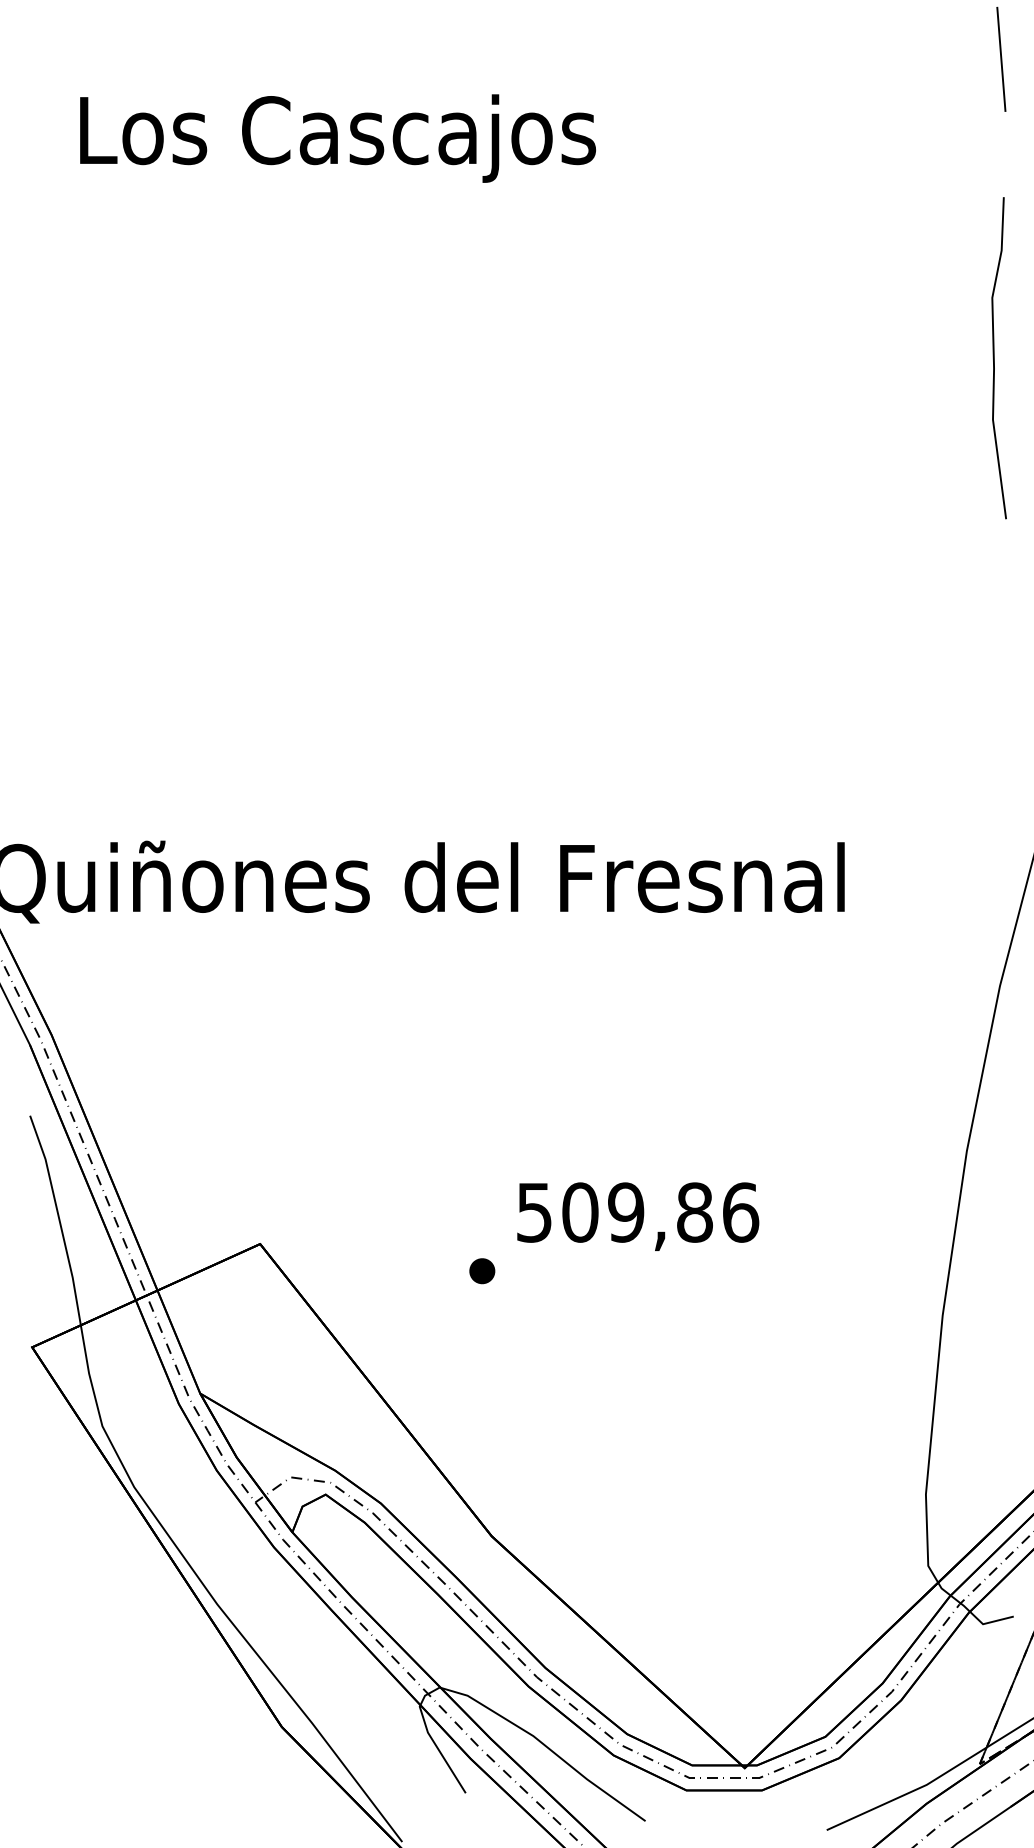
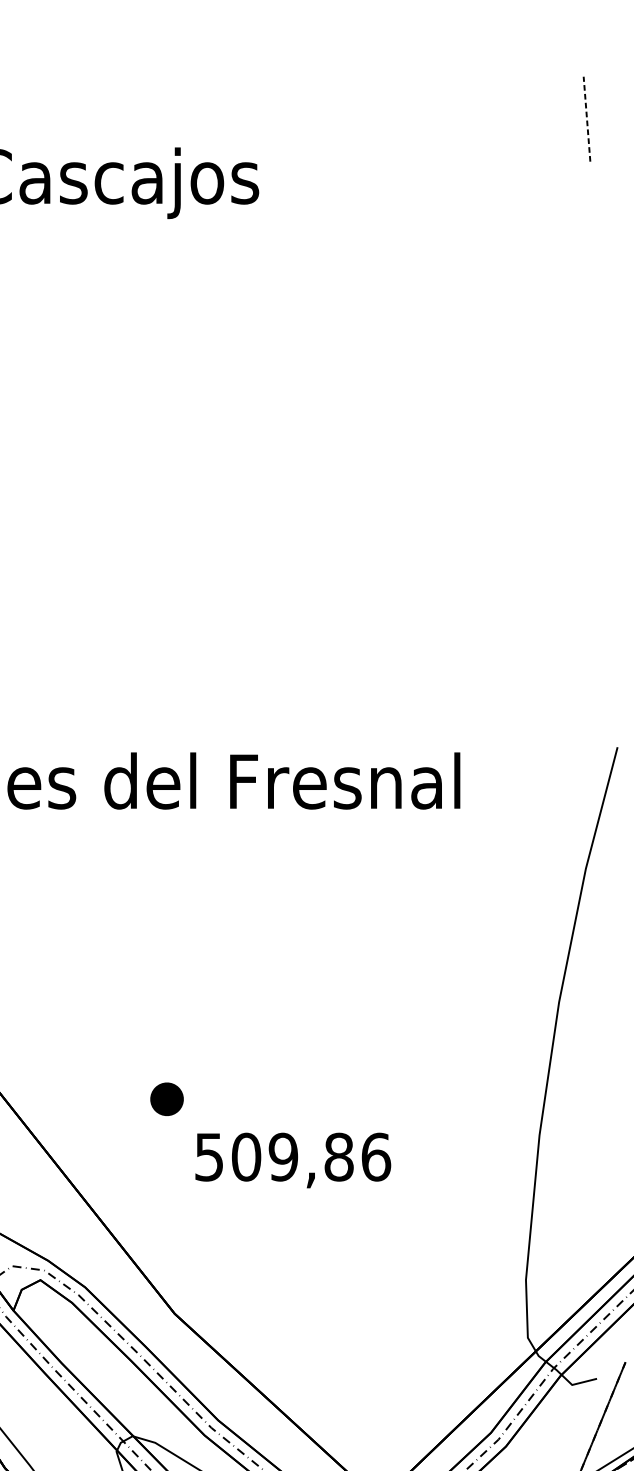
line: (1001, 59) -> (587, 119), solid -> dashed
curve: (994, 358) -> (581, 361), removed
text: (638, 1216) -> (293, 1160), moved
part: (482, 1271) -> (167, 1099), size x1.6

